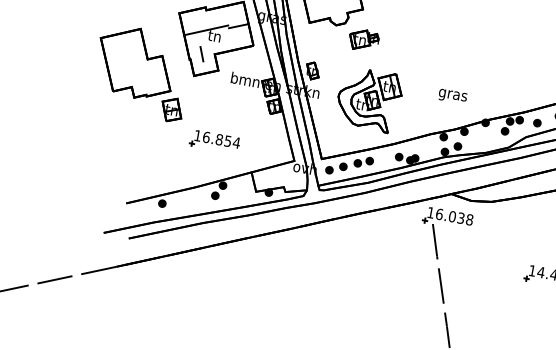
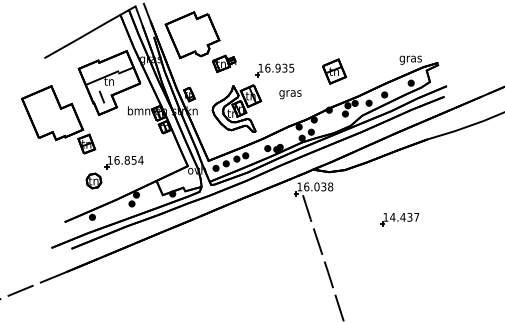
part: (425, 60) -> (274, 70), added
part: (501, 75) -> (334, 71), added
text: (452, 96) -> (290, 94), moved
part: (172, 157) -> (93, 180), added

